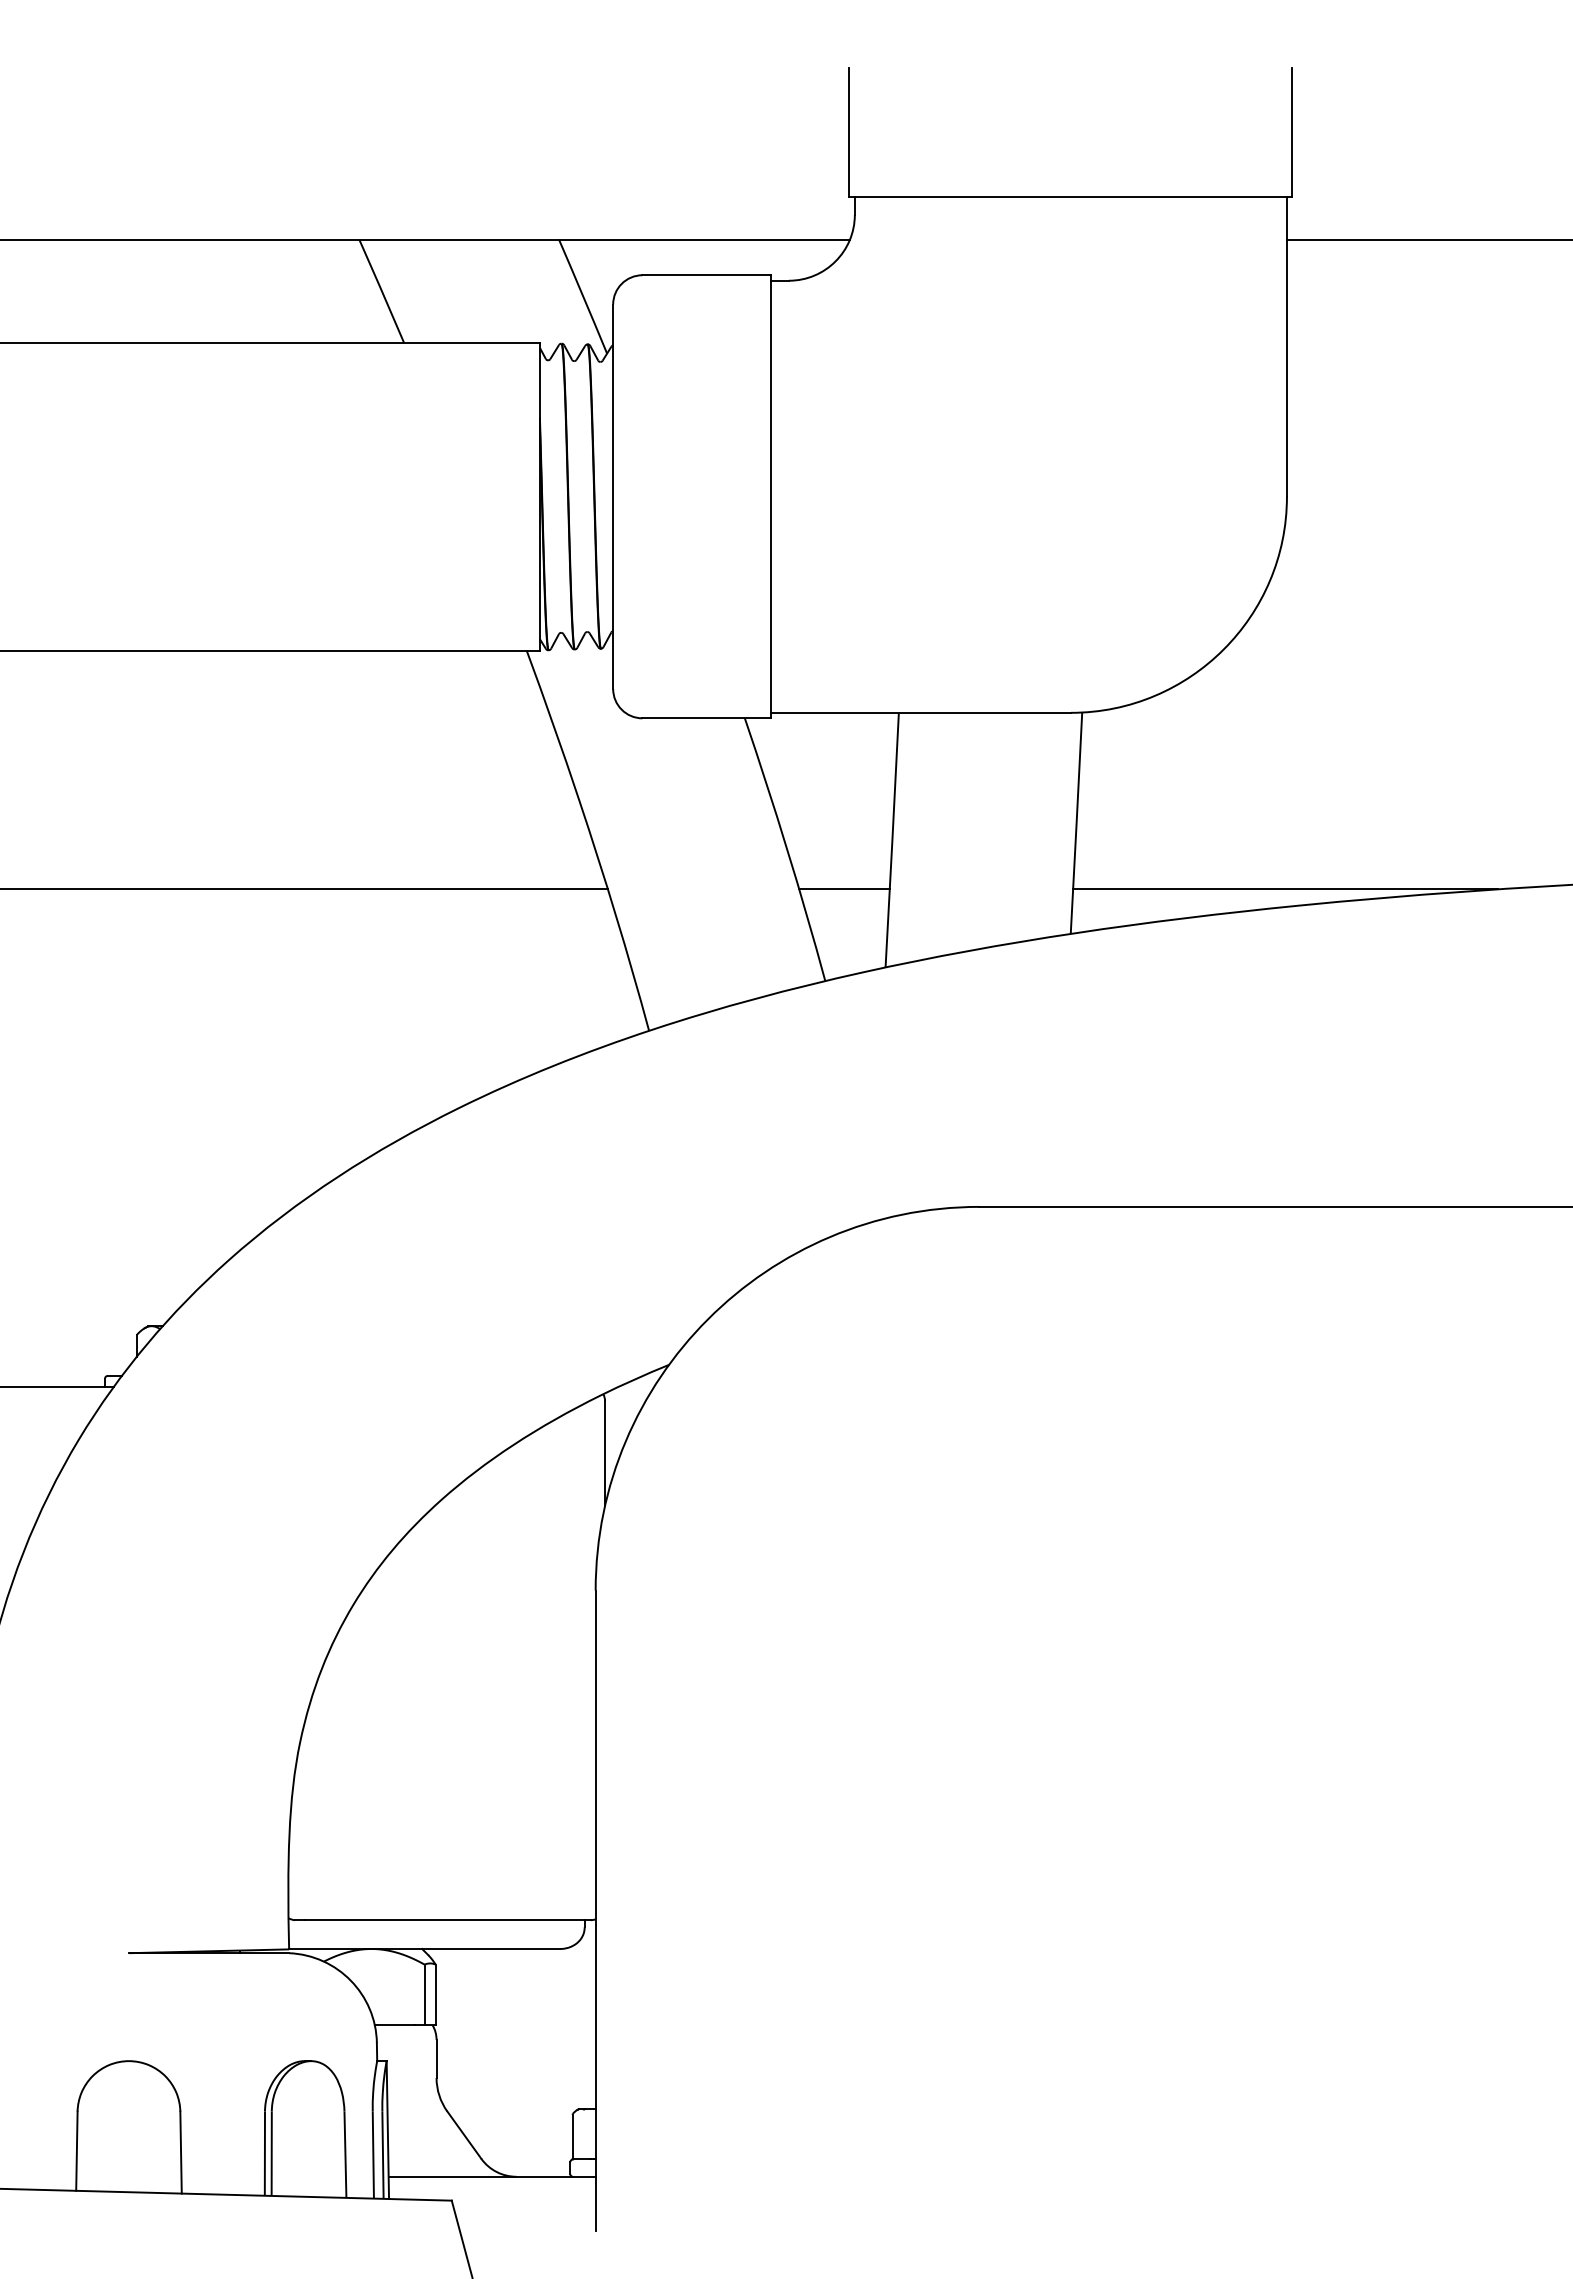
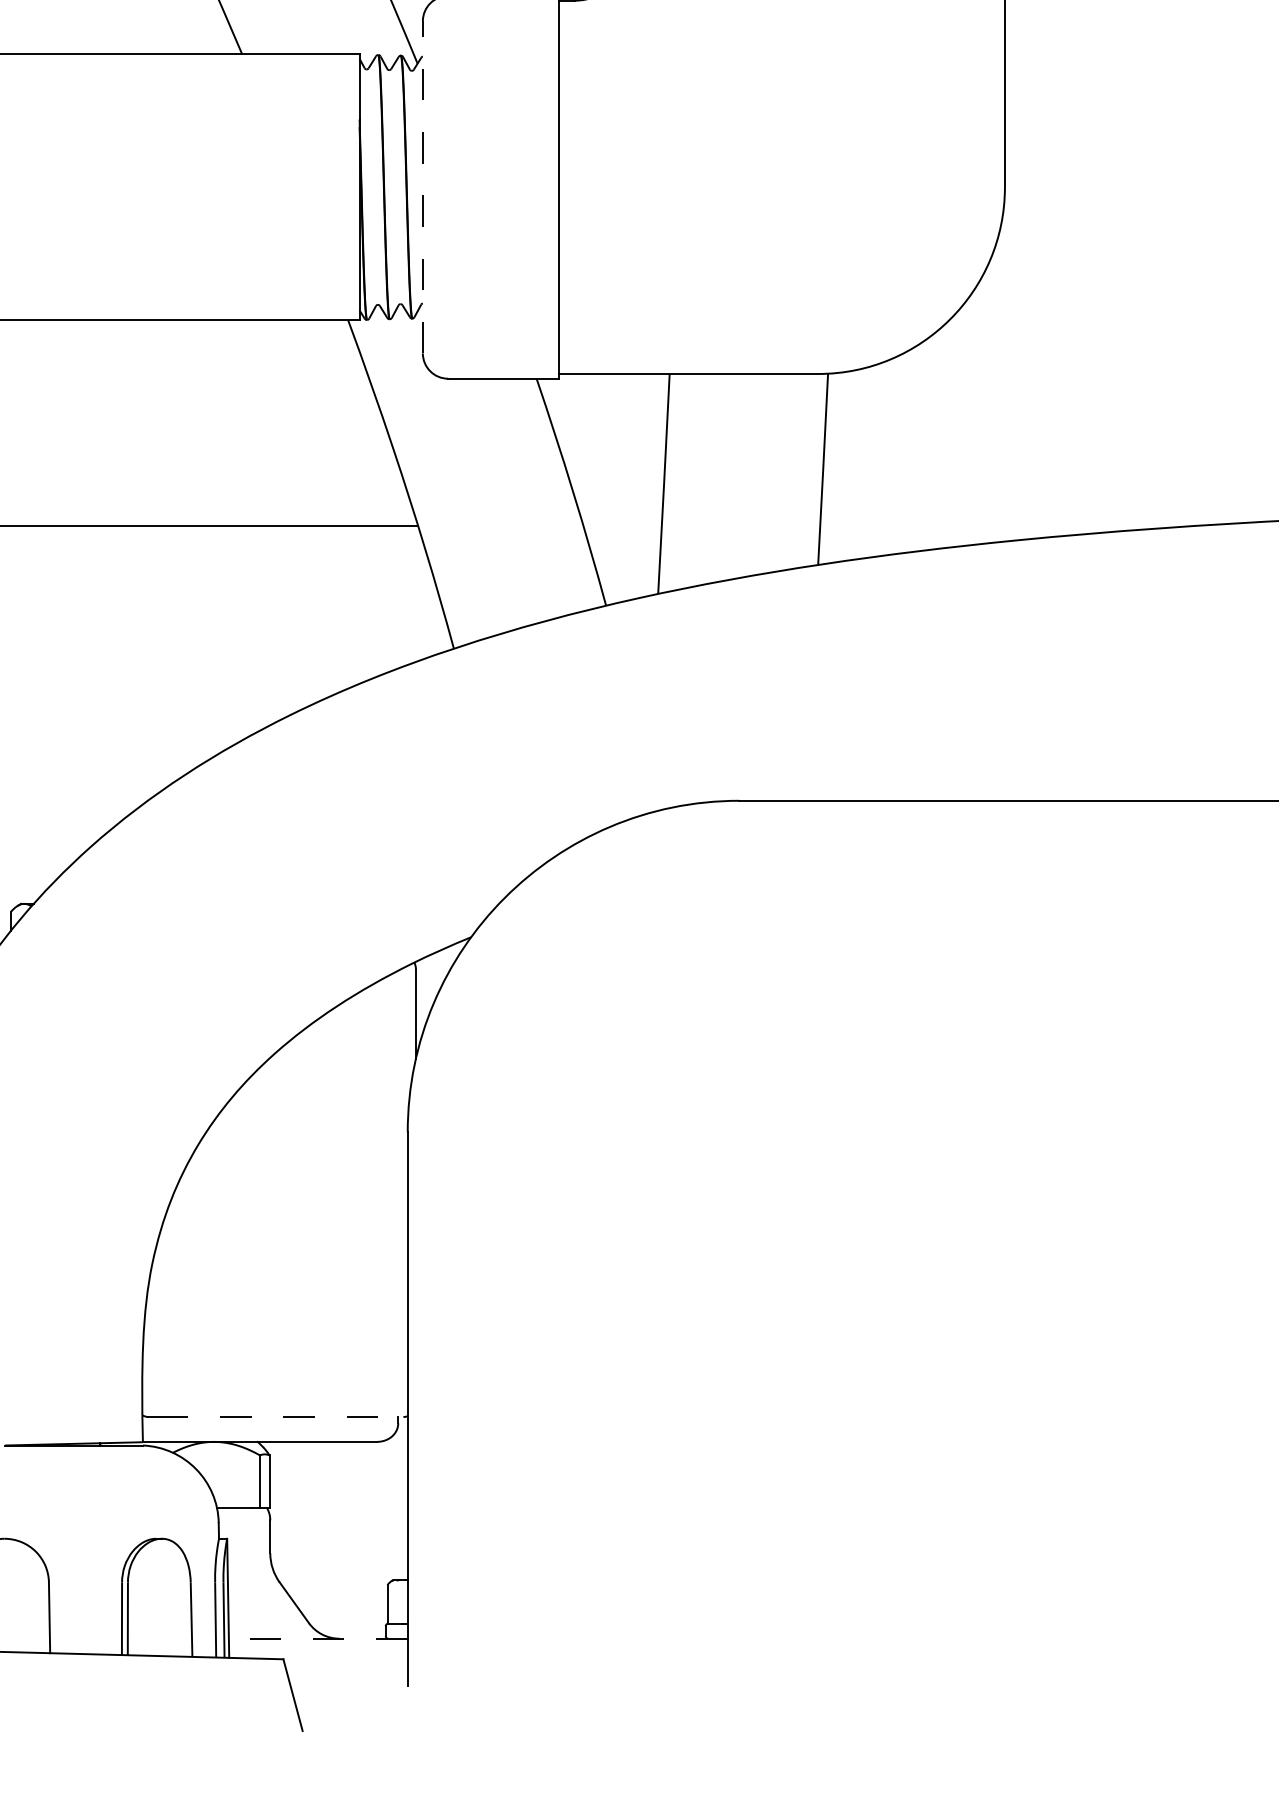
line: (613, 496) -> (423, 187), solid -> dashed
line: (844, 889) -> (622, 526), removed
line: (1285, 889) -> (1003, 526), removed
line: (447, 1920) -> (279, 1417), solid -> dashed
line: (492, 2176) -> (318, 1638), solid -> dashed

